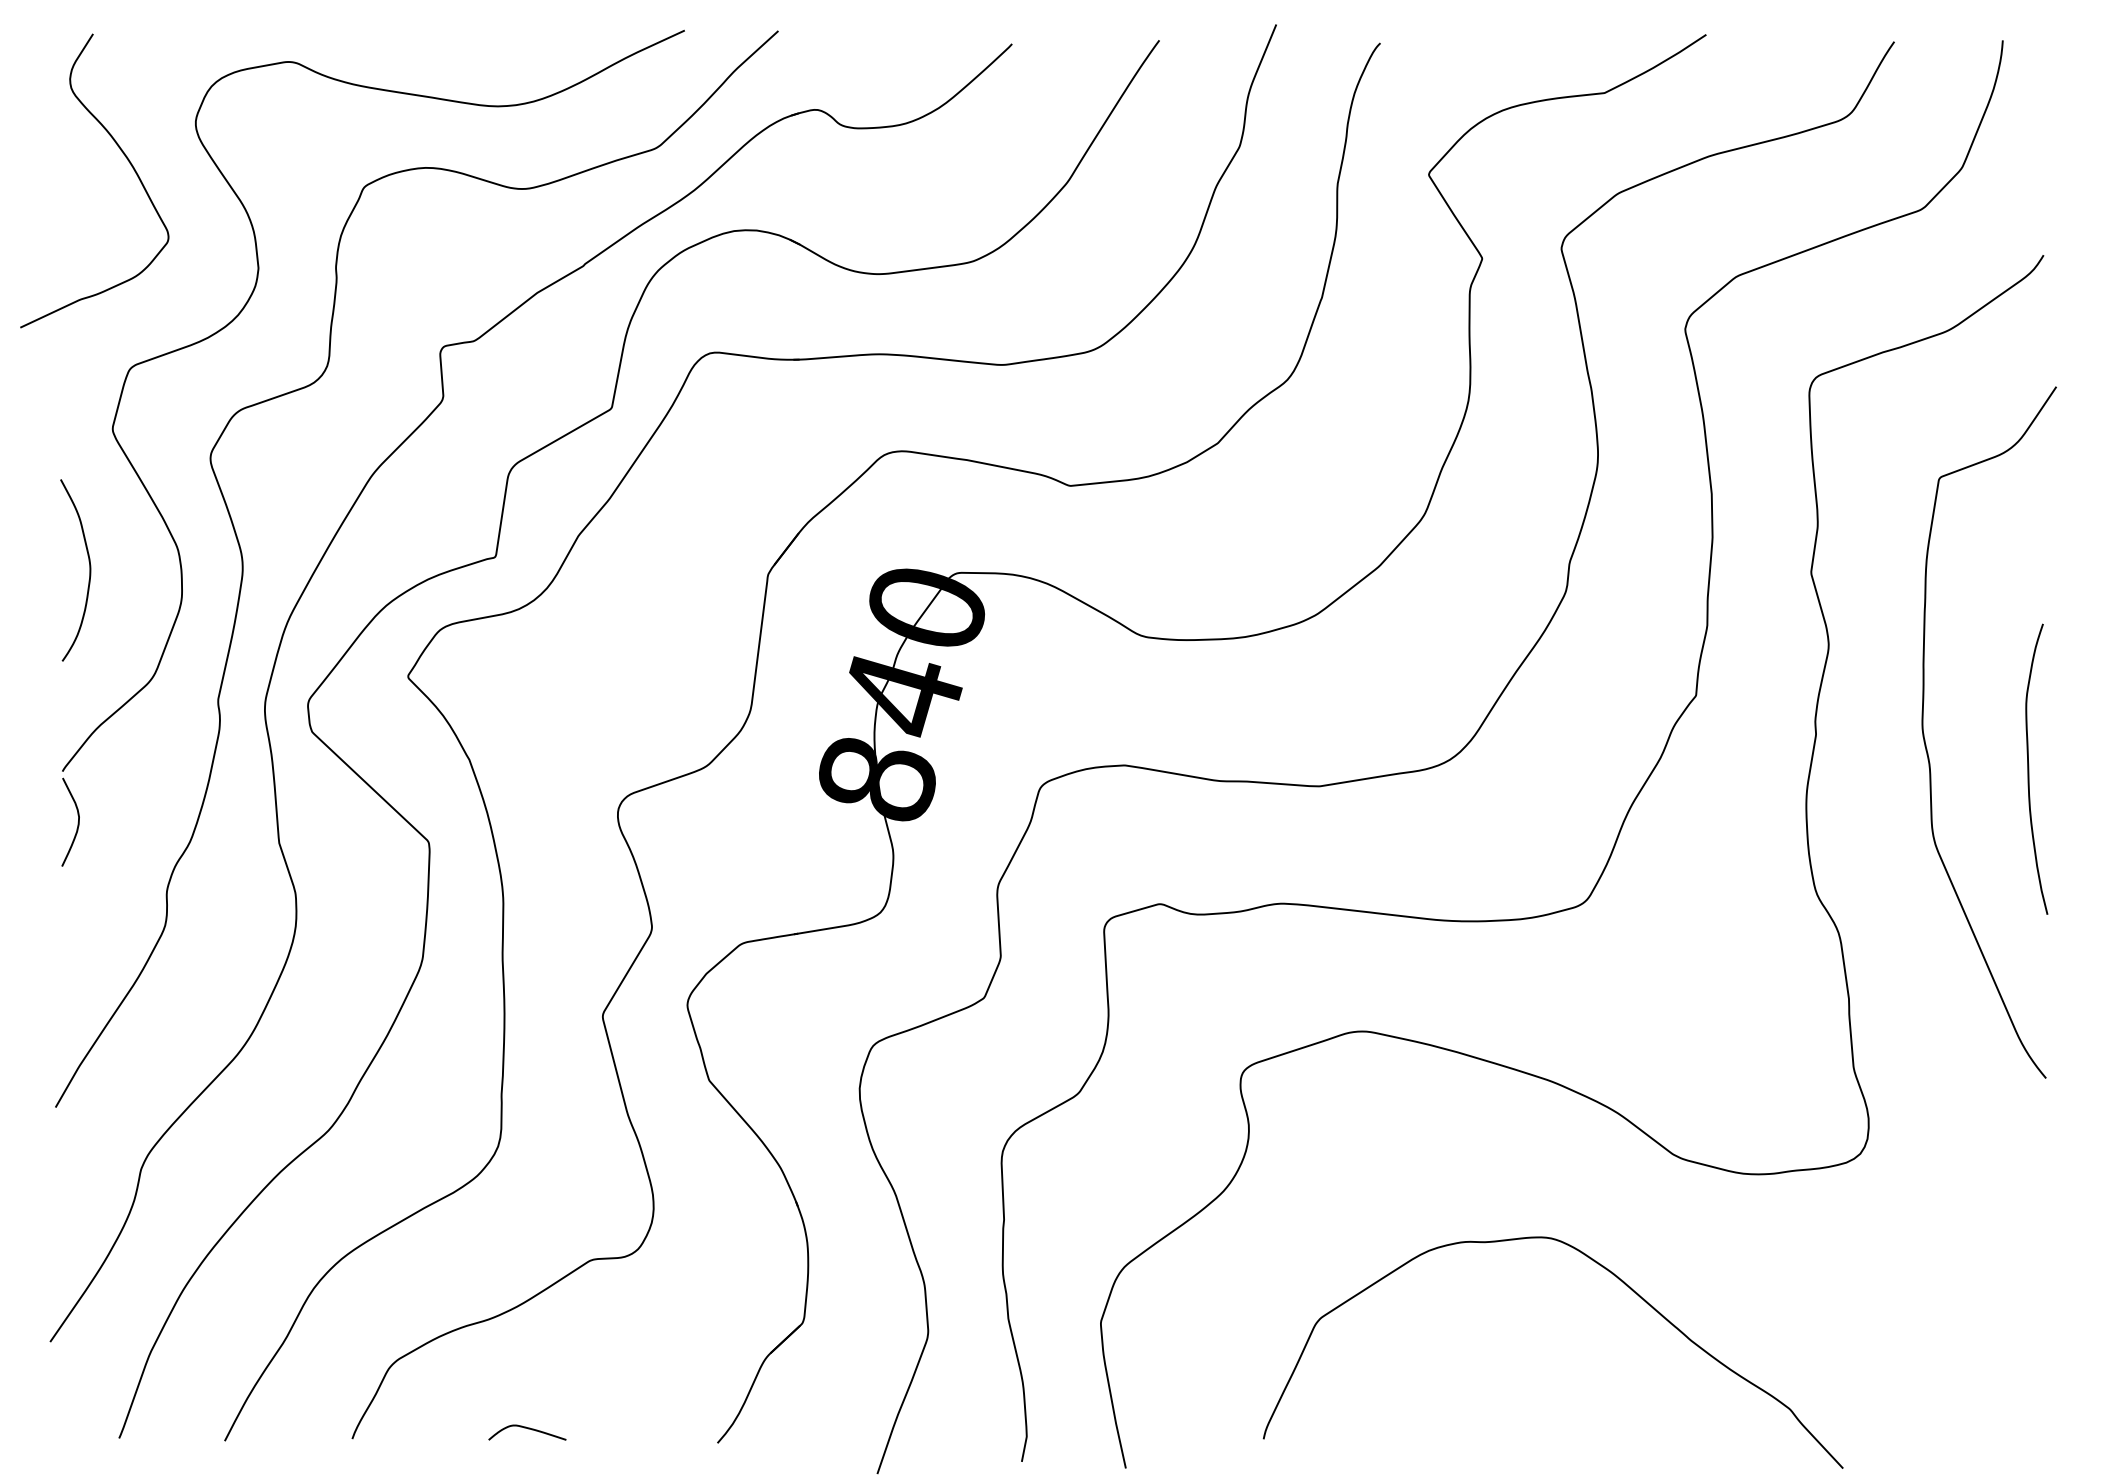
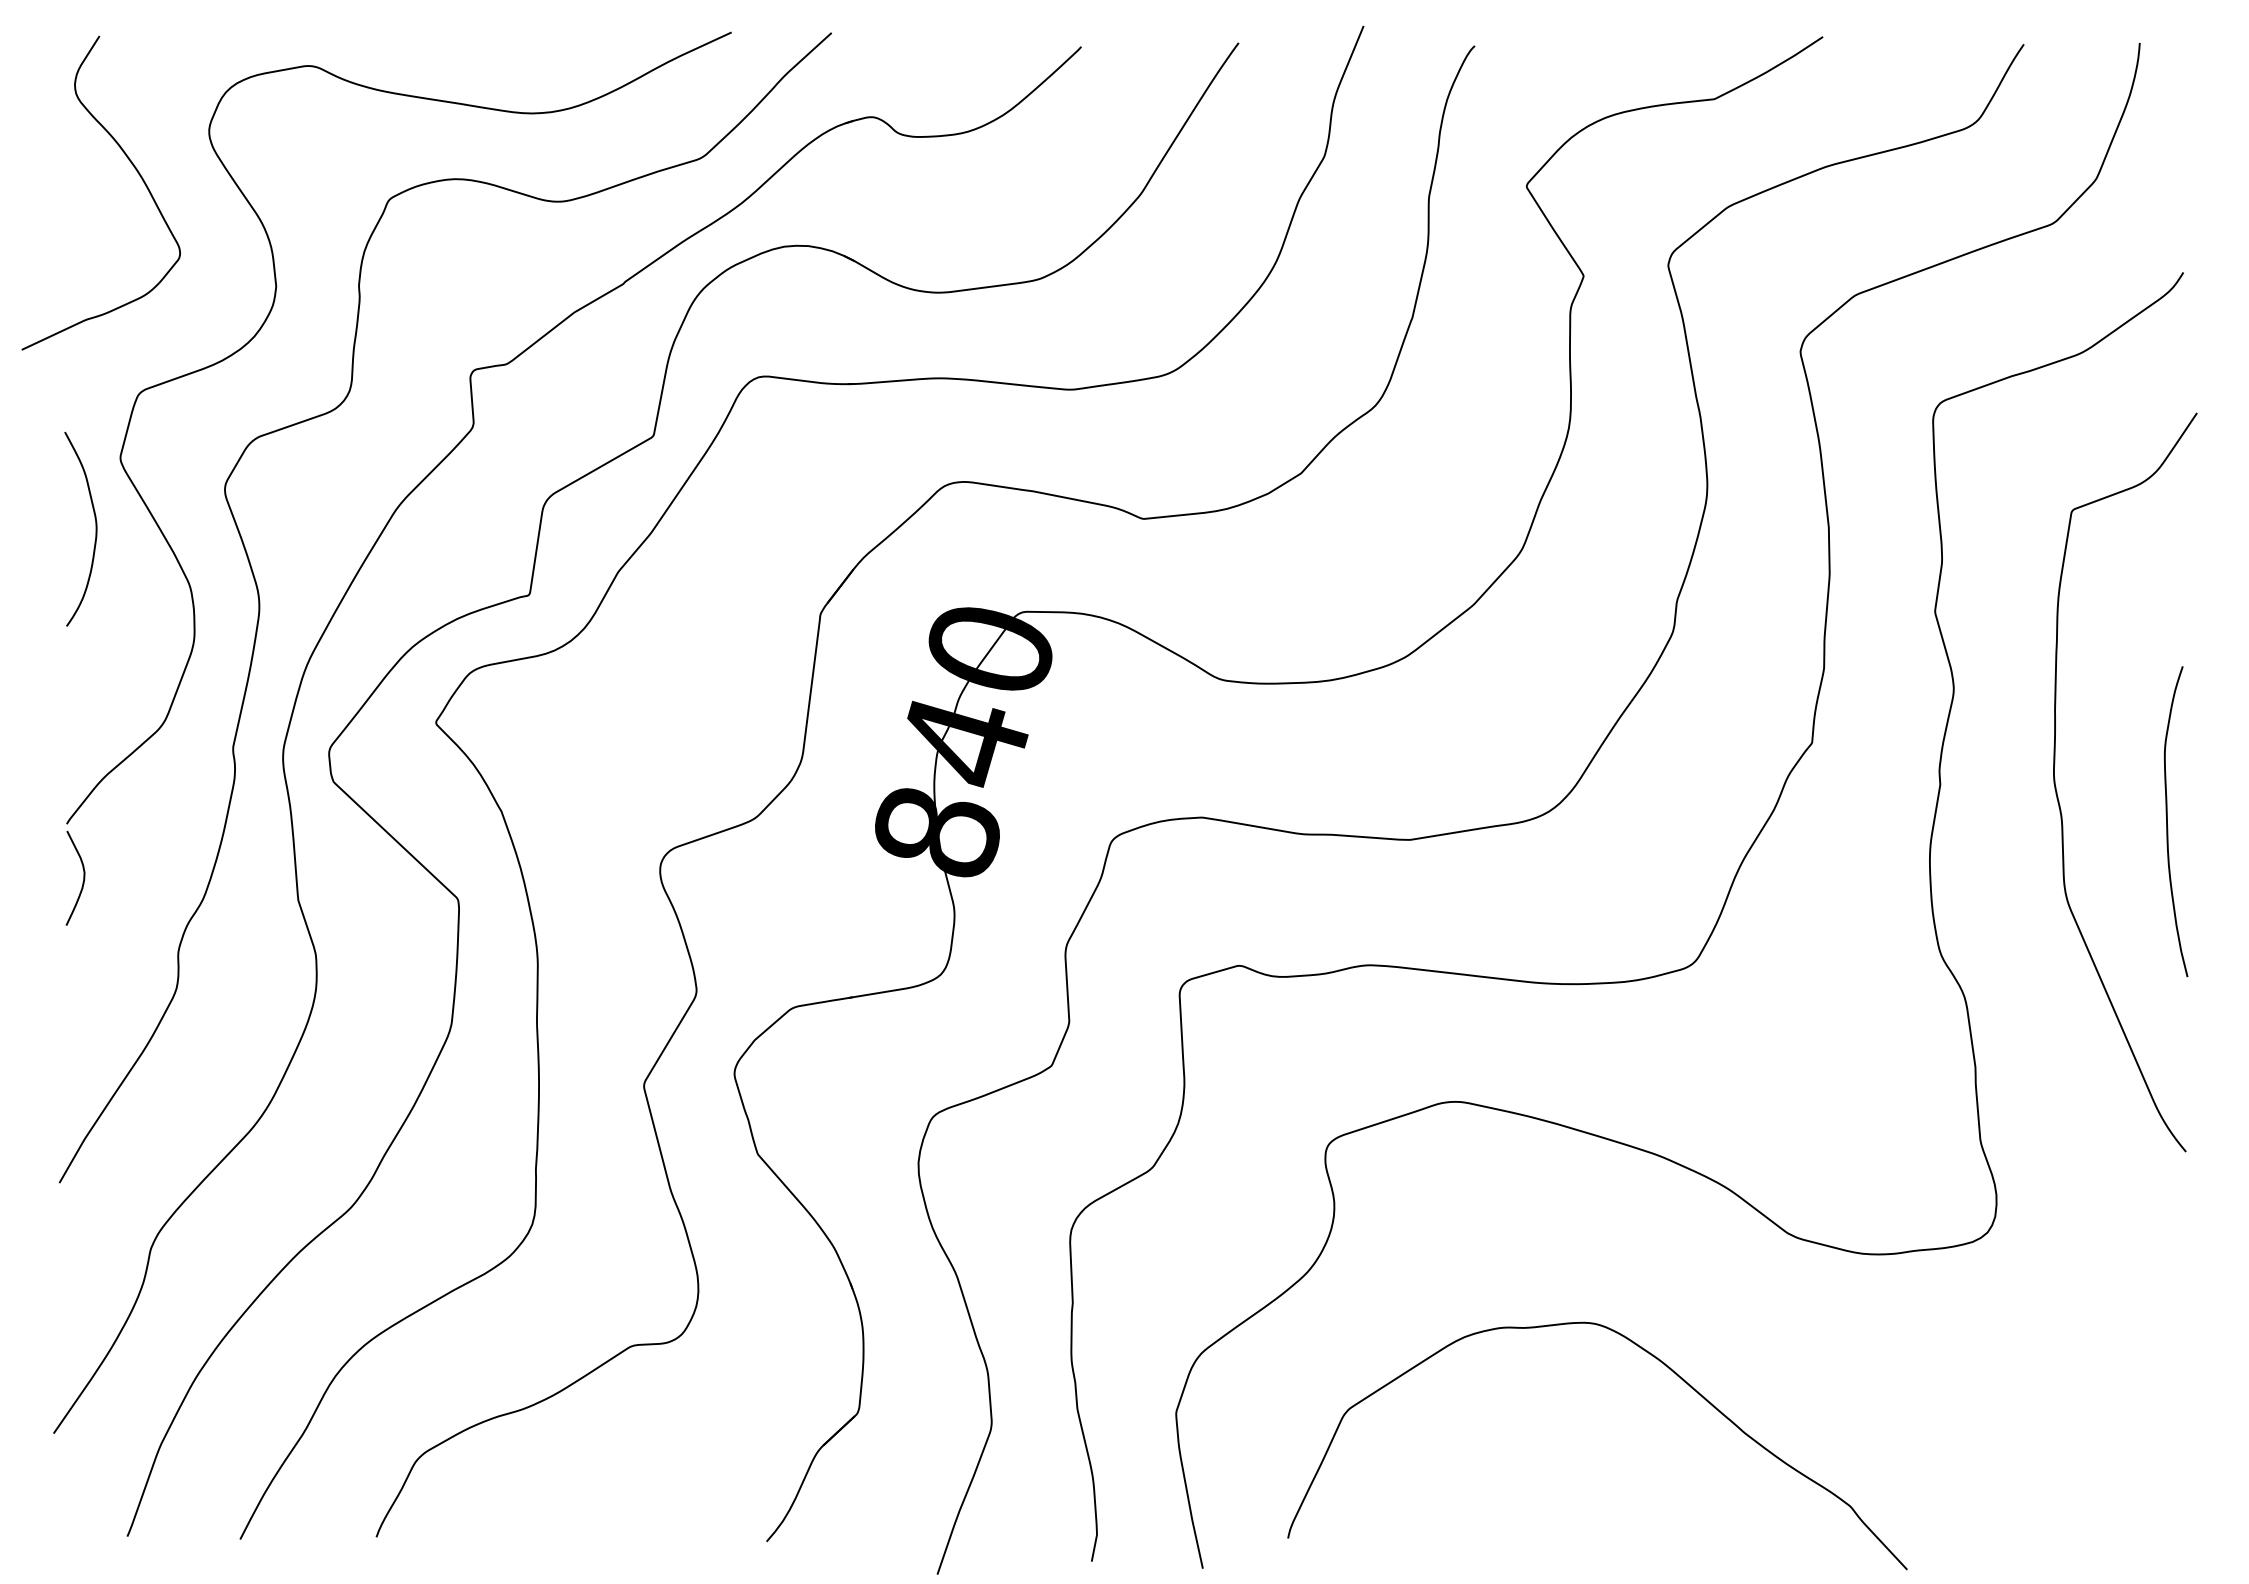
curve: (89, 569) -> (95, 528), moved
curve: (1612, 1274) -> (1660, 1362), moved
curve: (527, 1428) -> (563, 1526), removed

